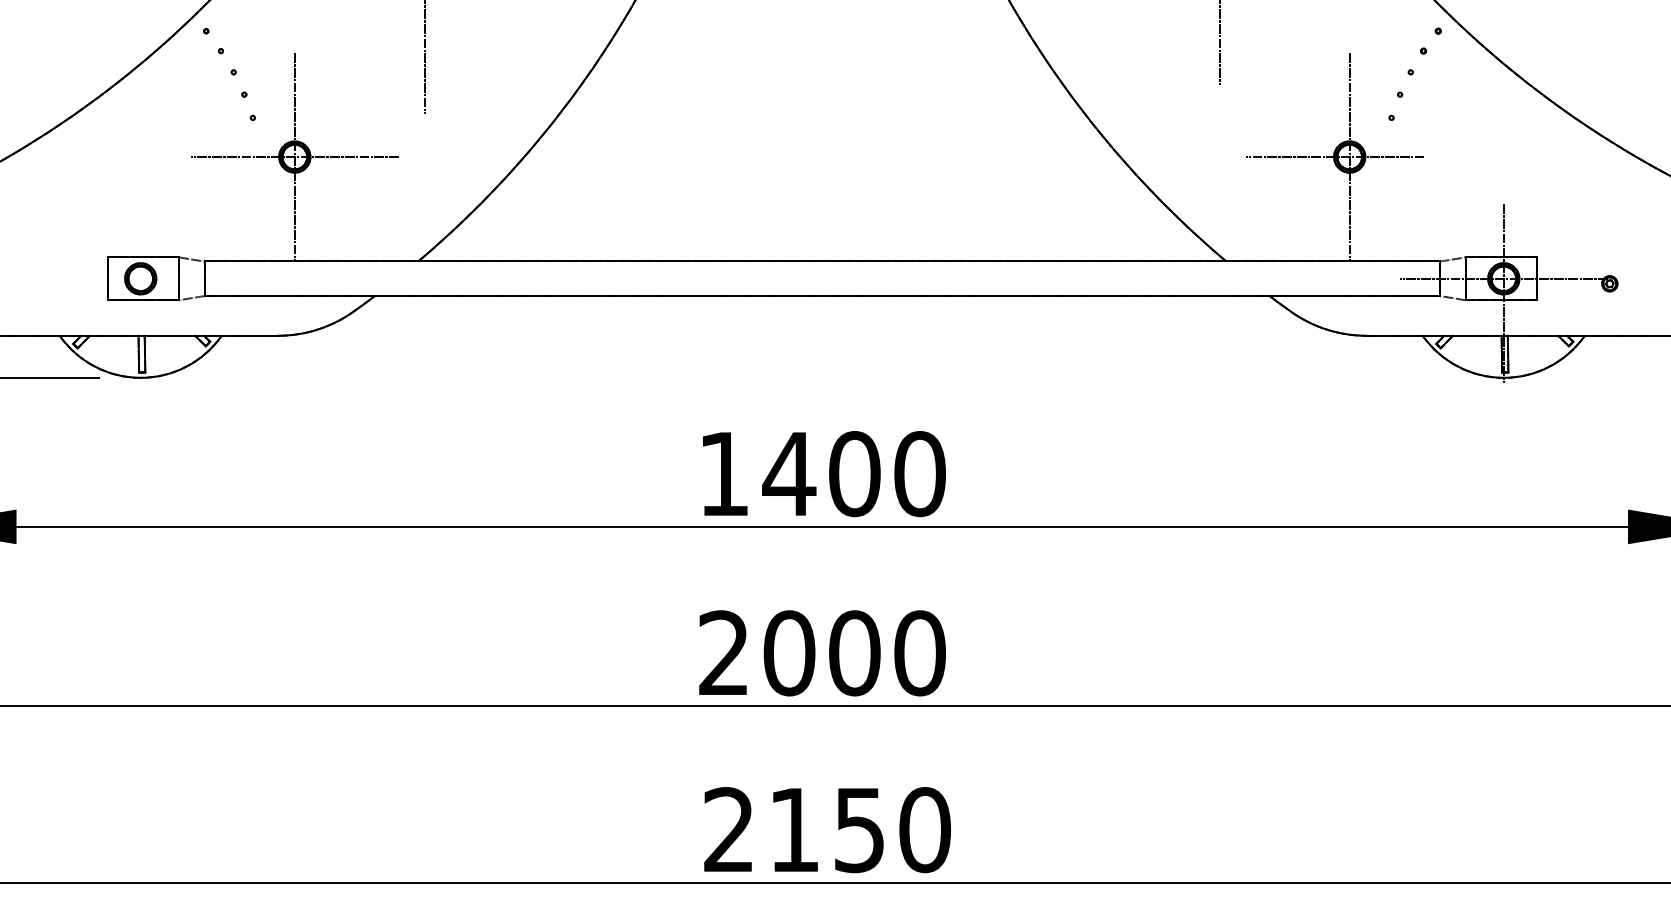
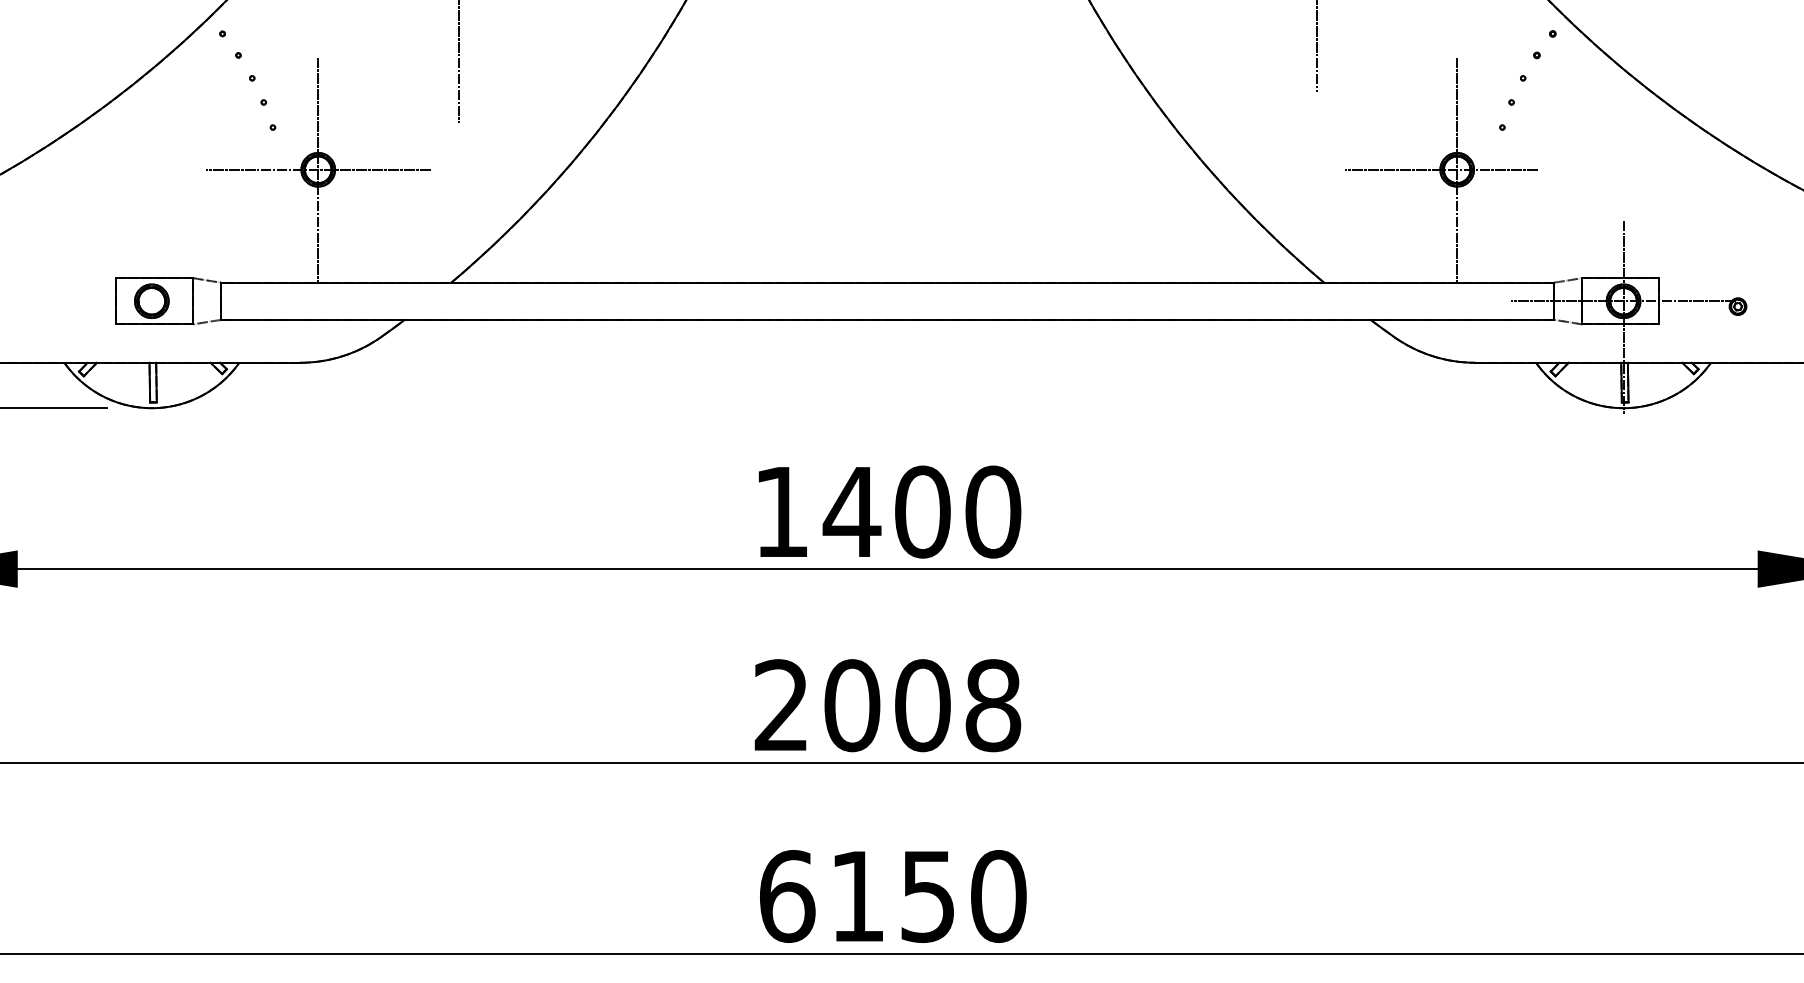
text: (919, 653) -> (992, 705), 2000 -> 2008
text: (729, 830) -> (787, 896), 2150 -> 6150

